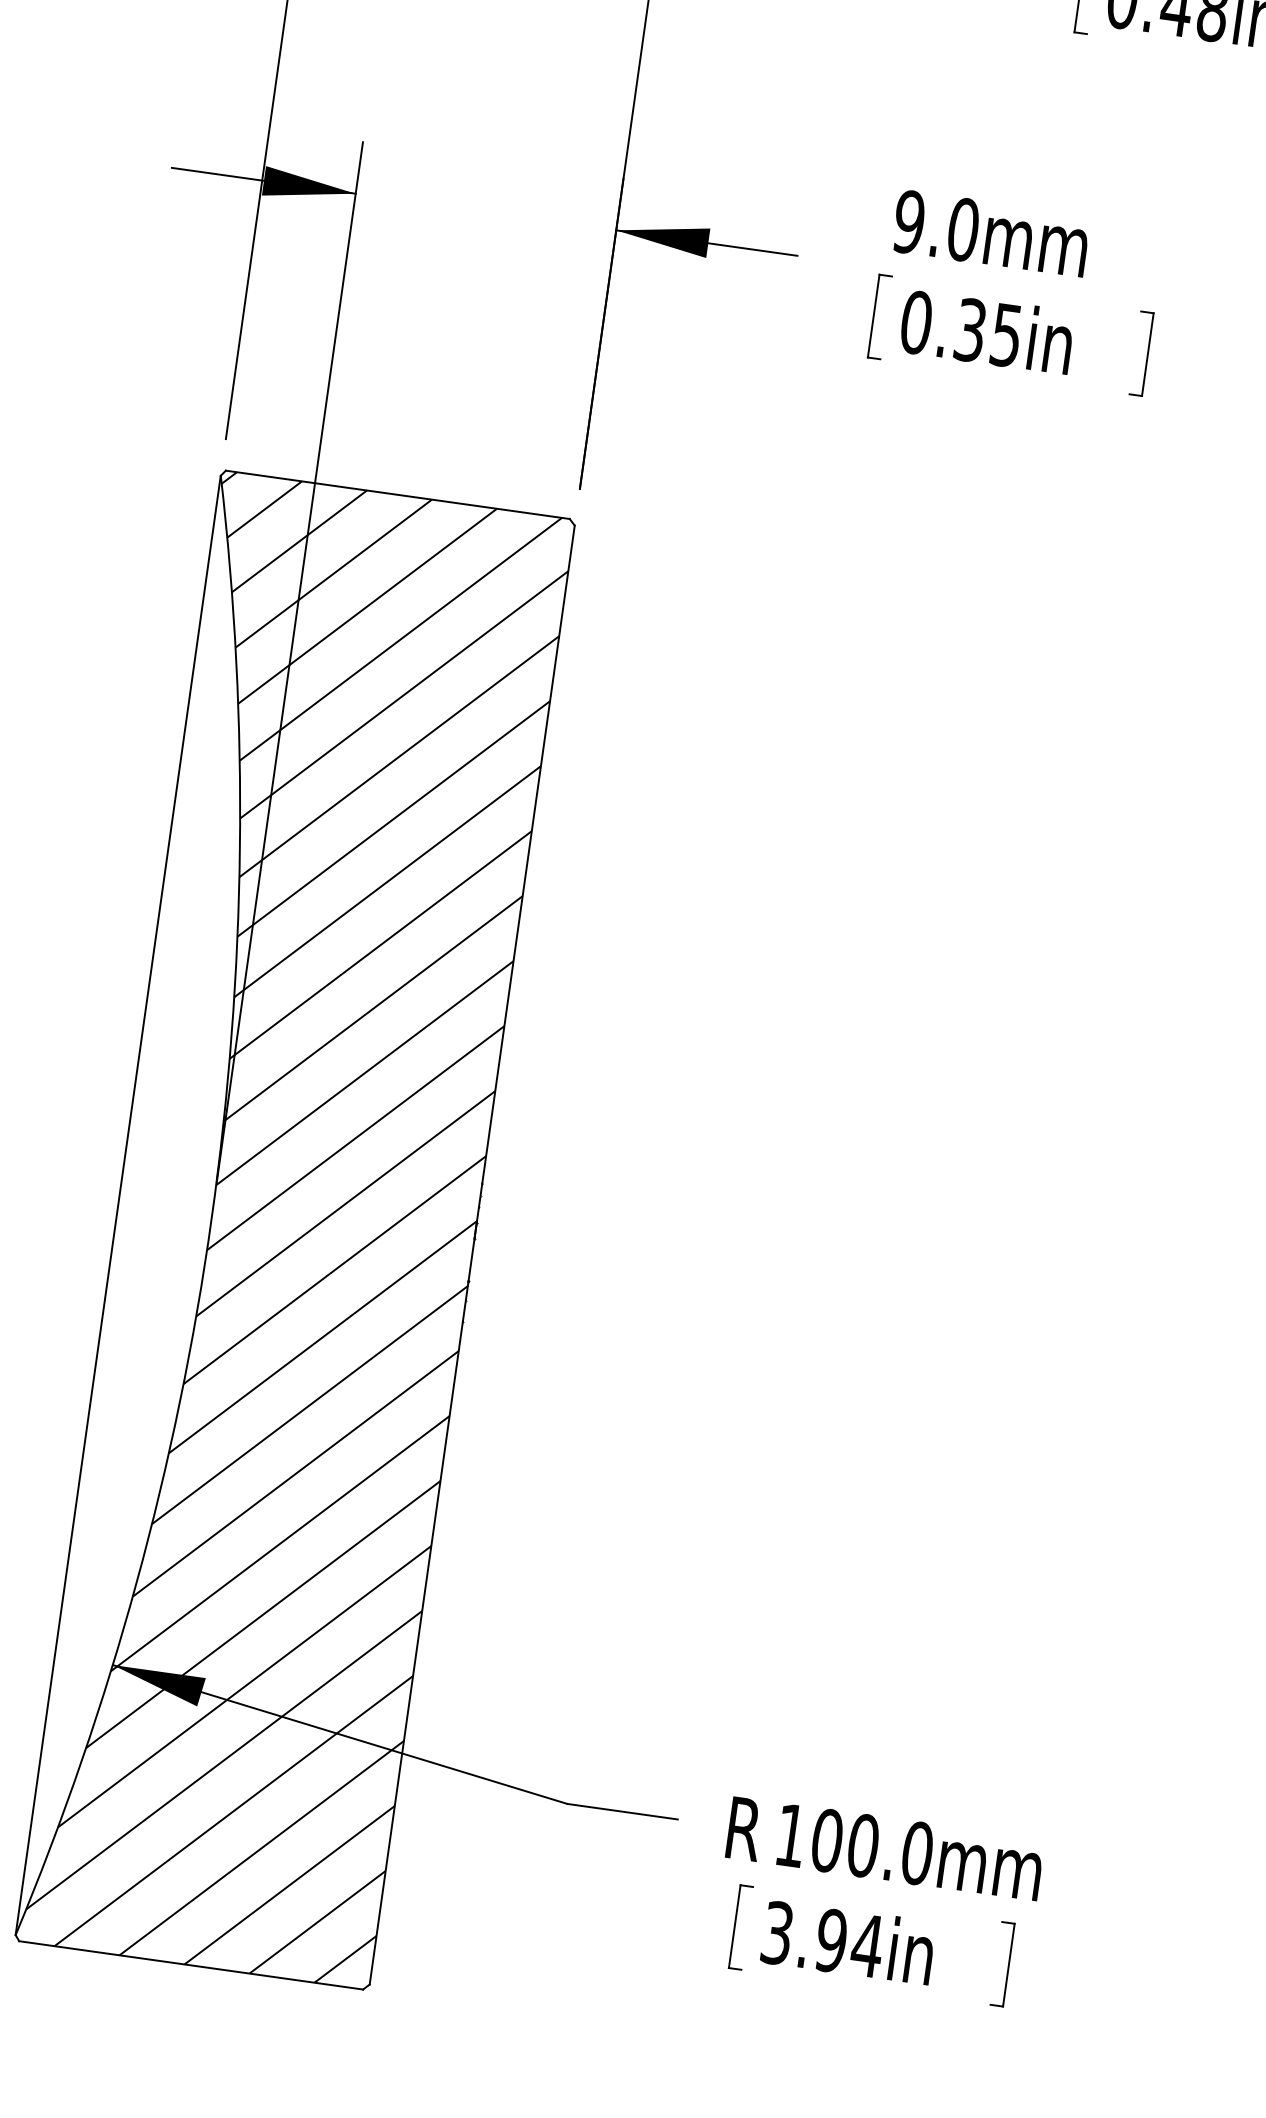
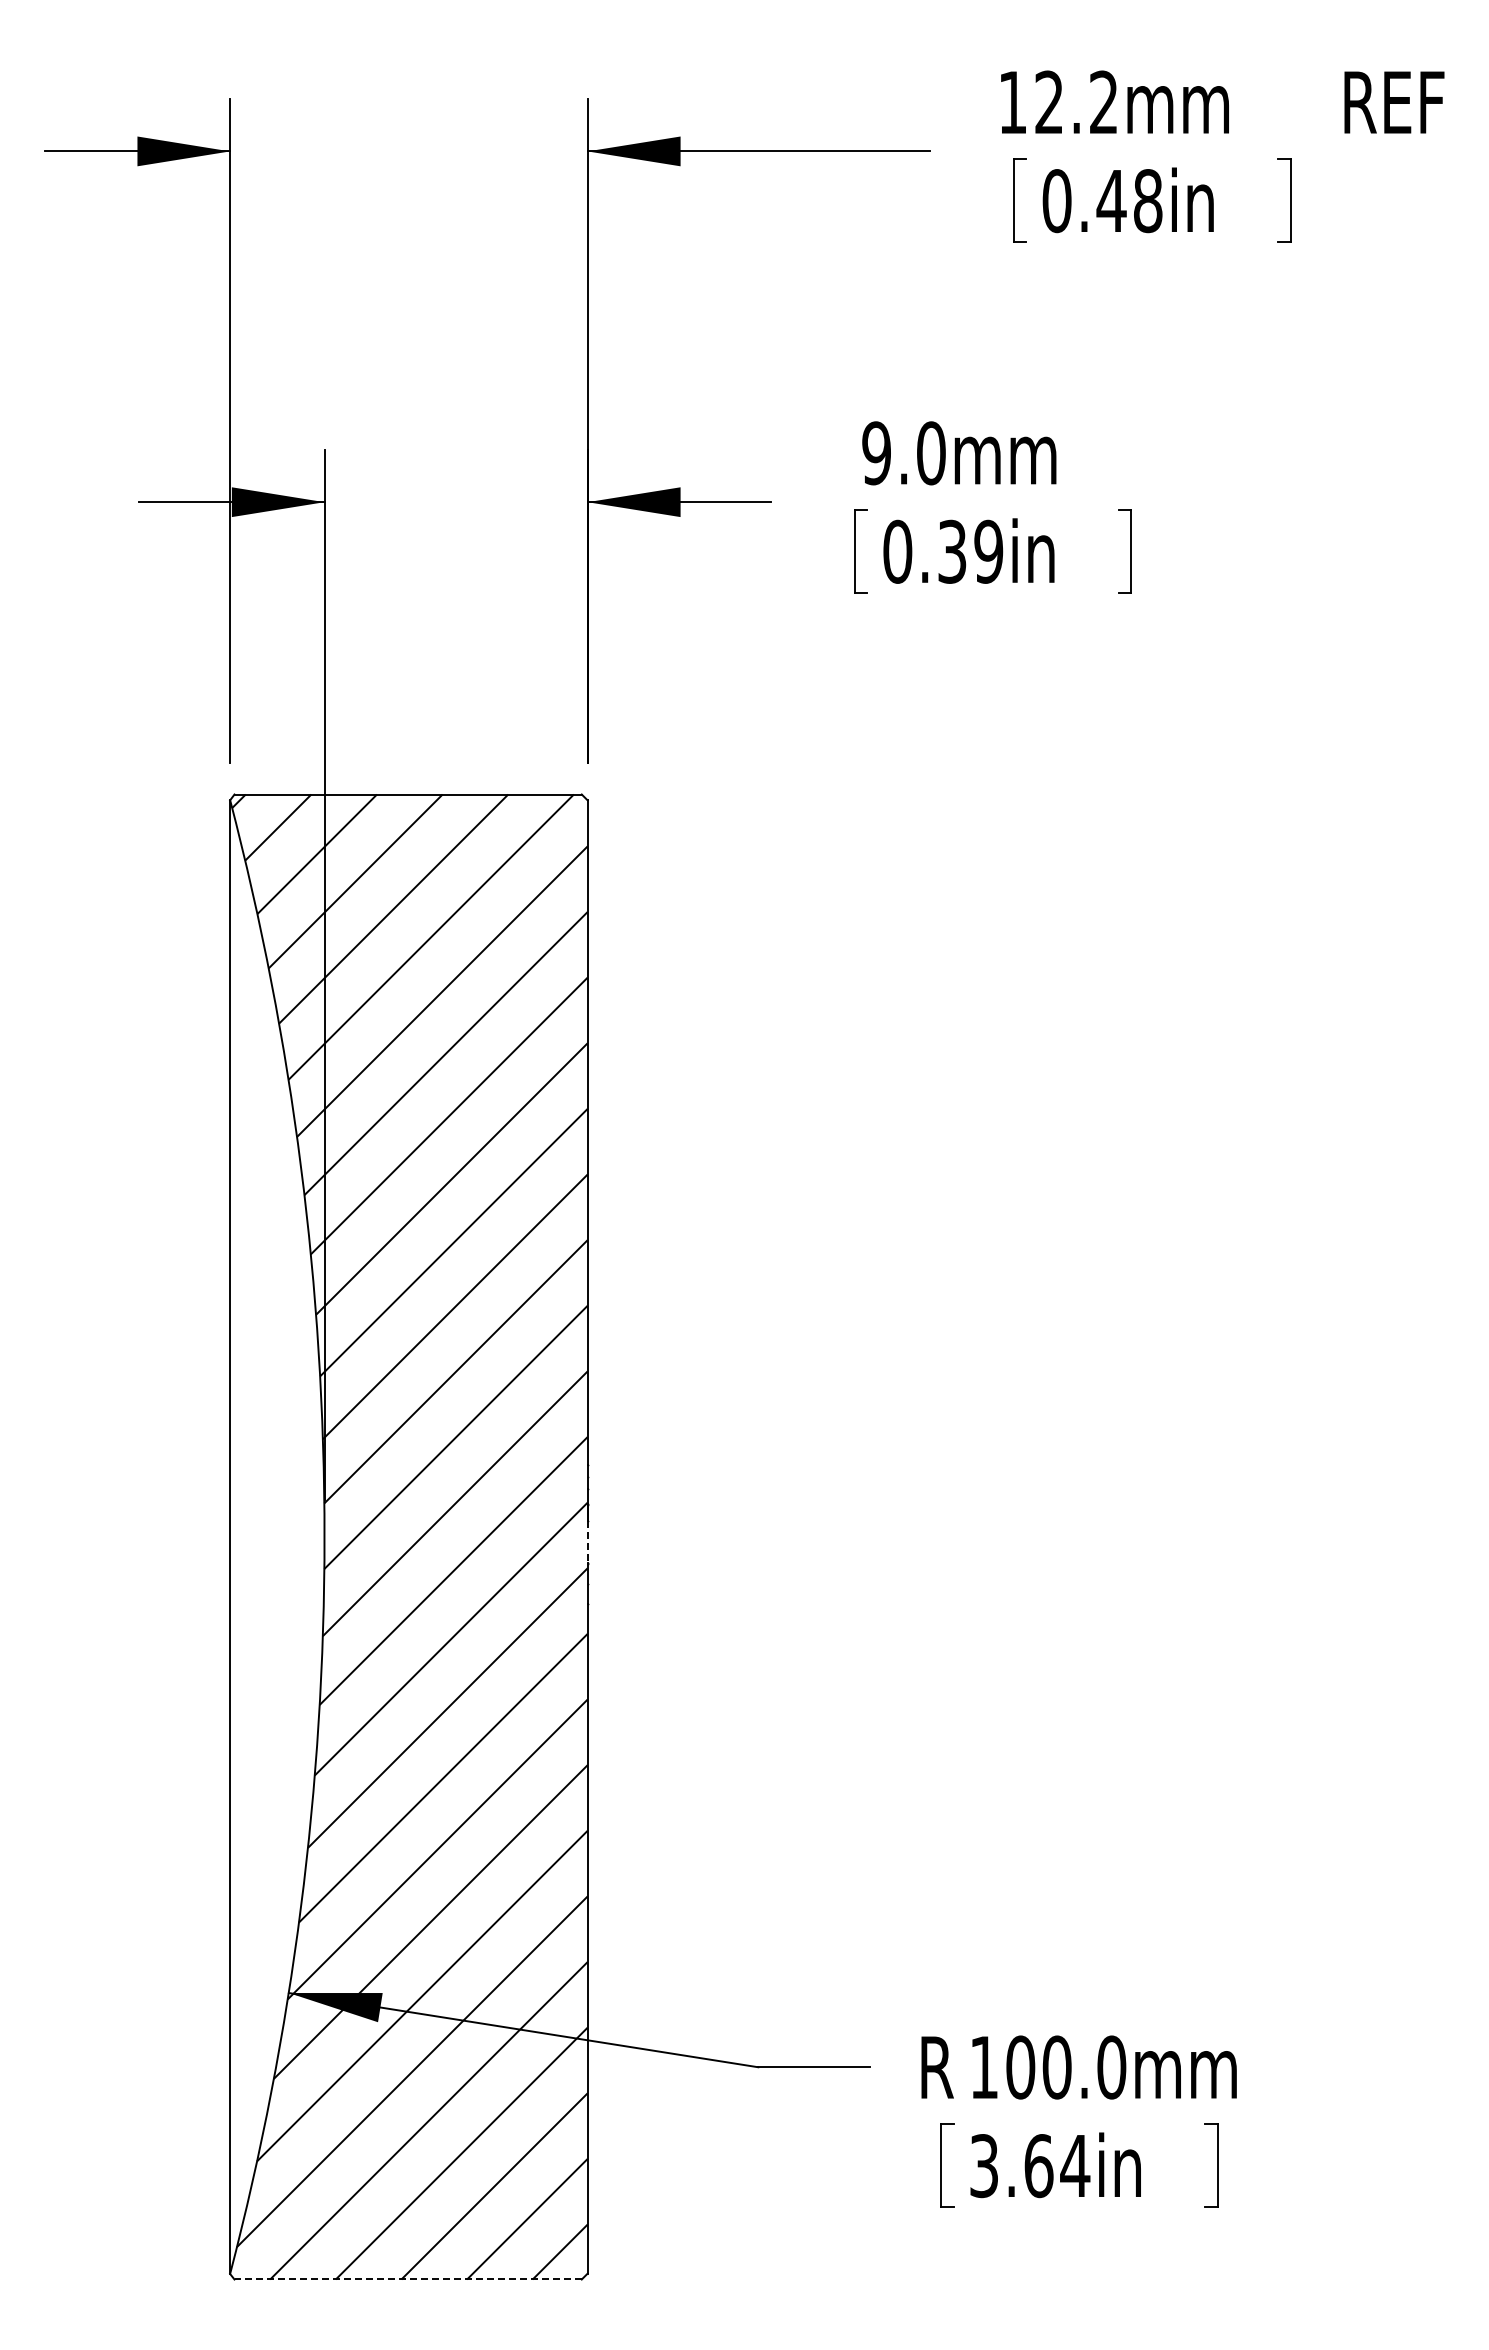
text: (1006, 334) -> (988, 551), 0.35in -> 0.39in
line: (471, 1260) -> (587, 1542), solid -> dashed
text: (831, 1941) -> (1038, 2166), 3.94in -> 3.64in
line: (191, 1965) -> (408, 2279), solid -> dashed

